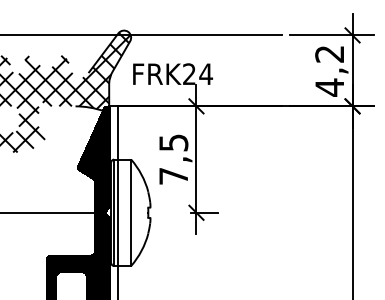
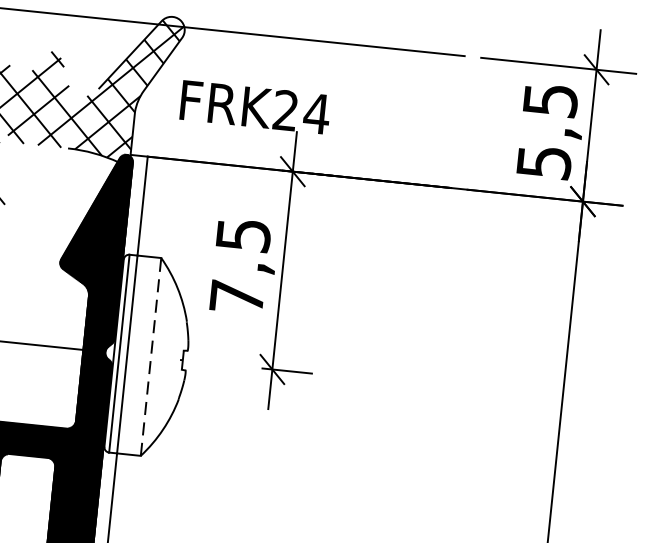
text: (329, 71) -> (546, 132), 4,2 -> 5,5
line: (131, 212) -> (151, 356), solid -> dashed

